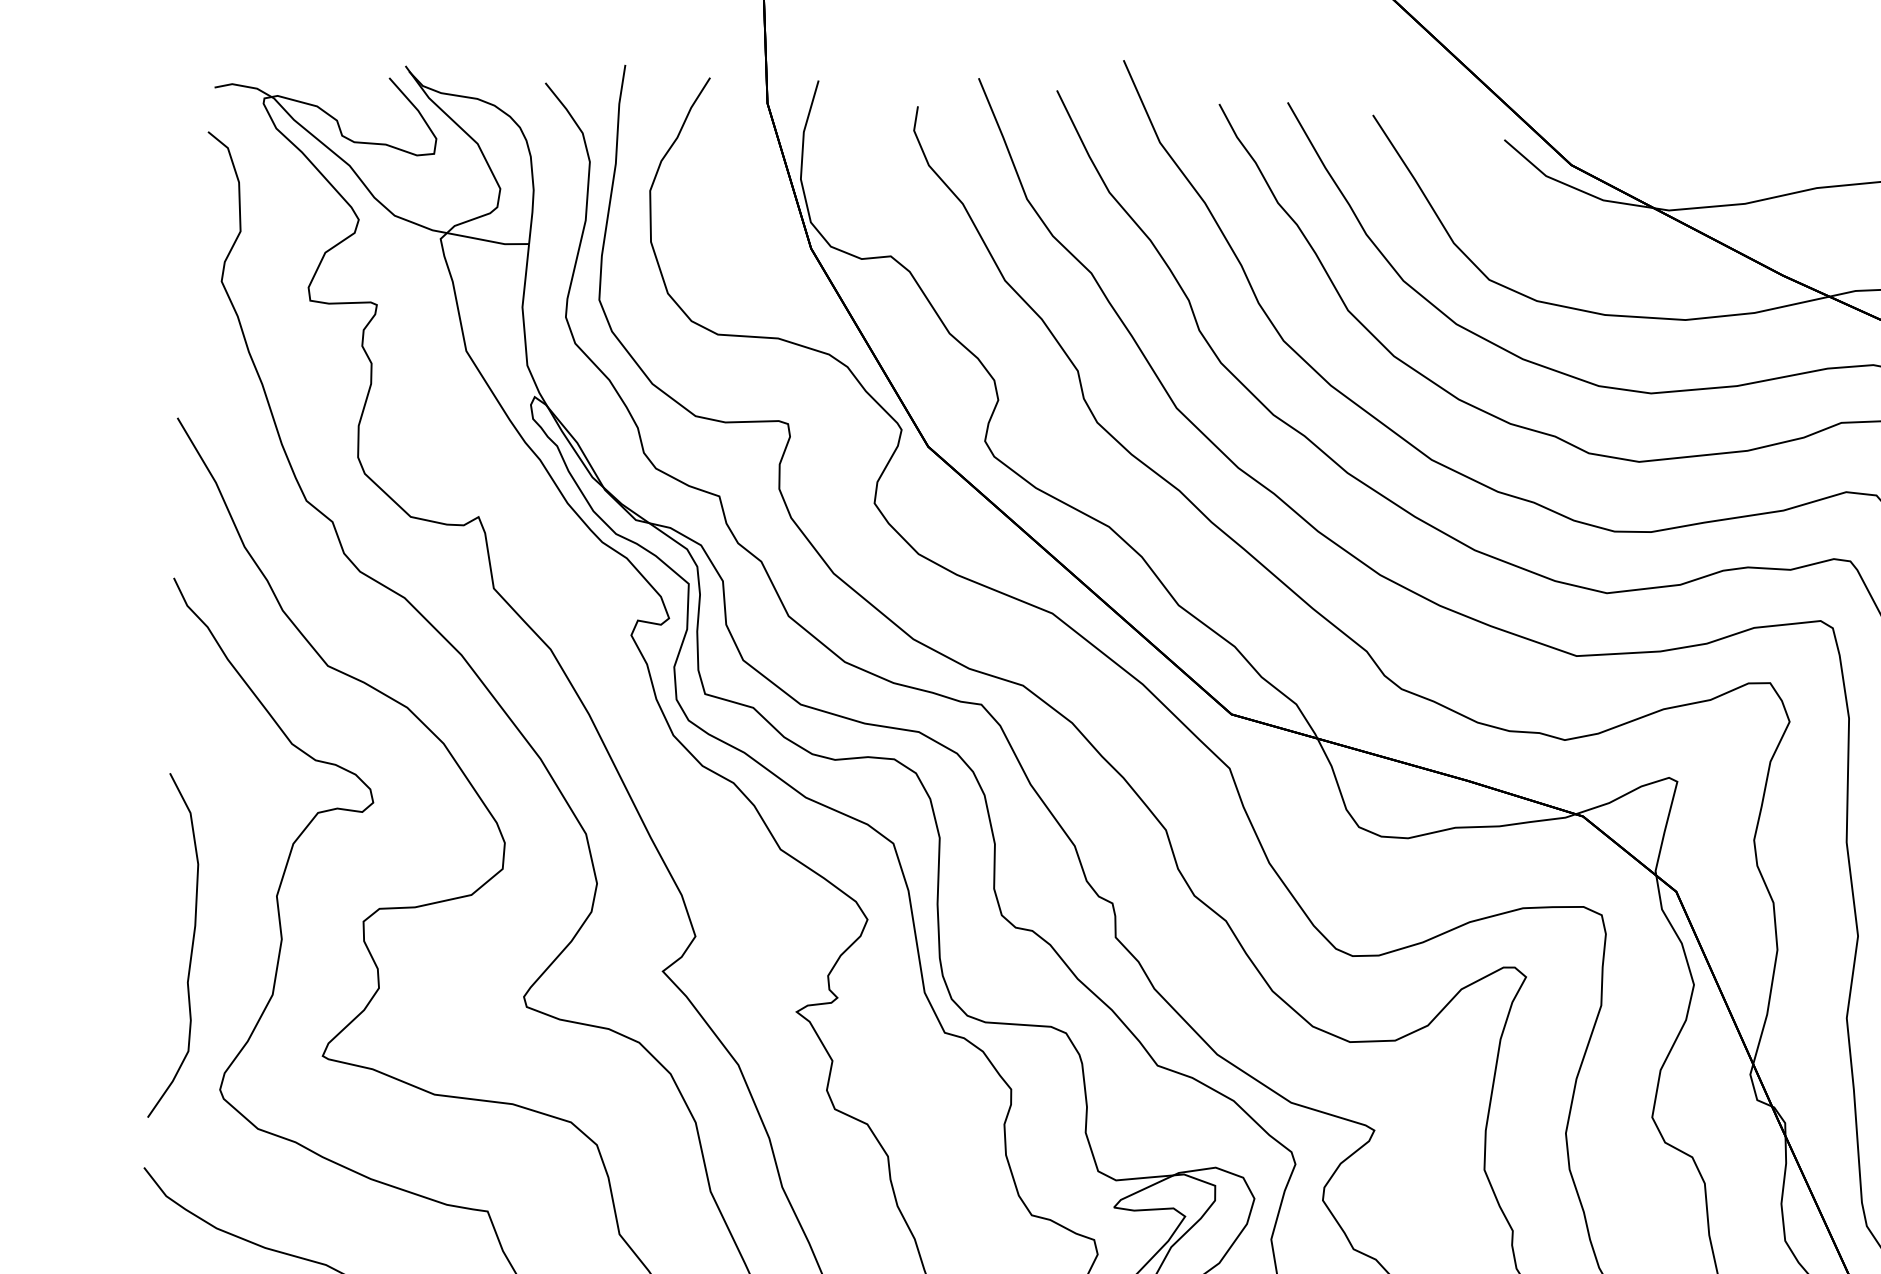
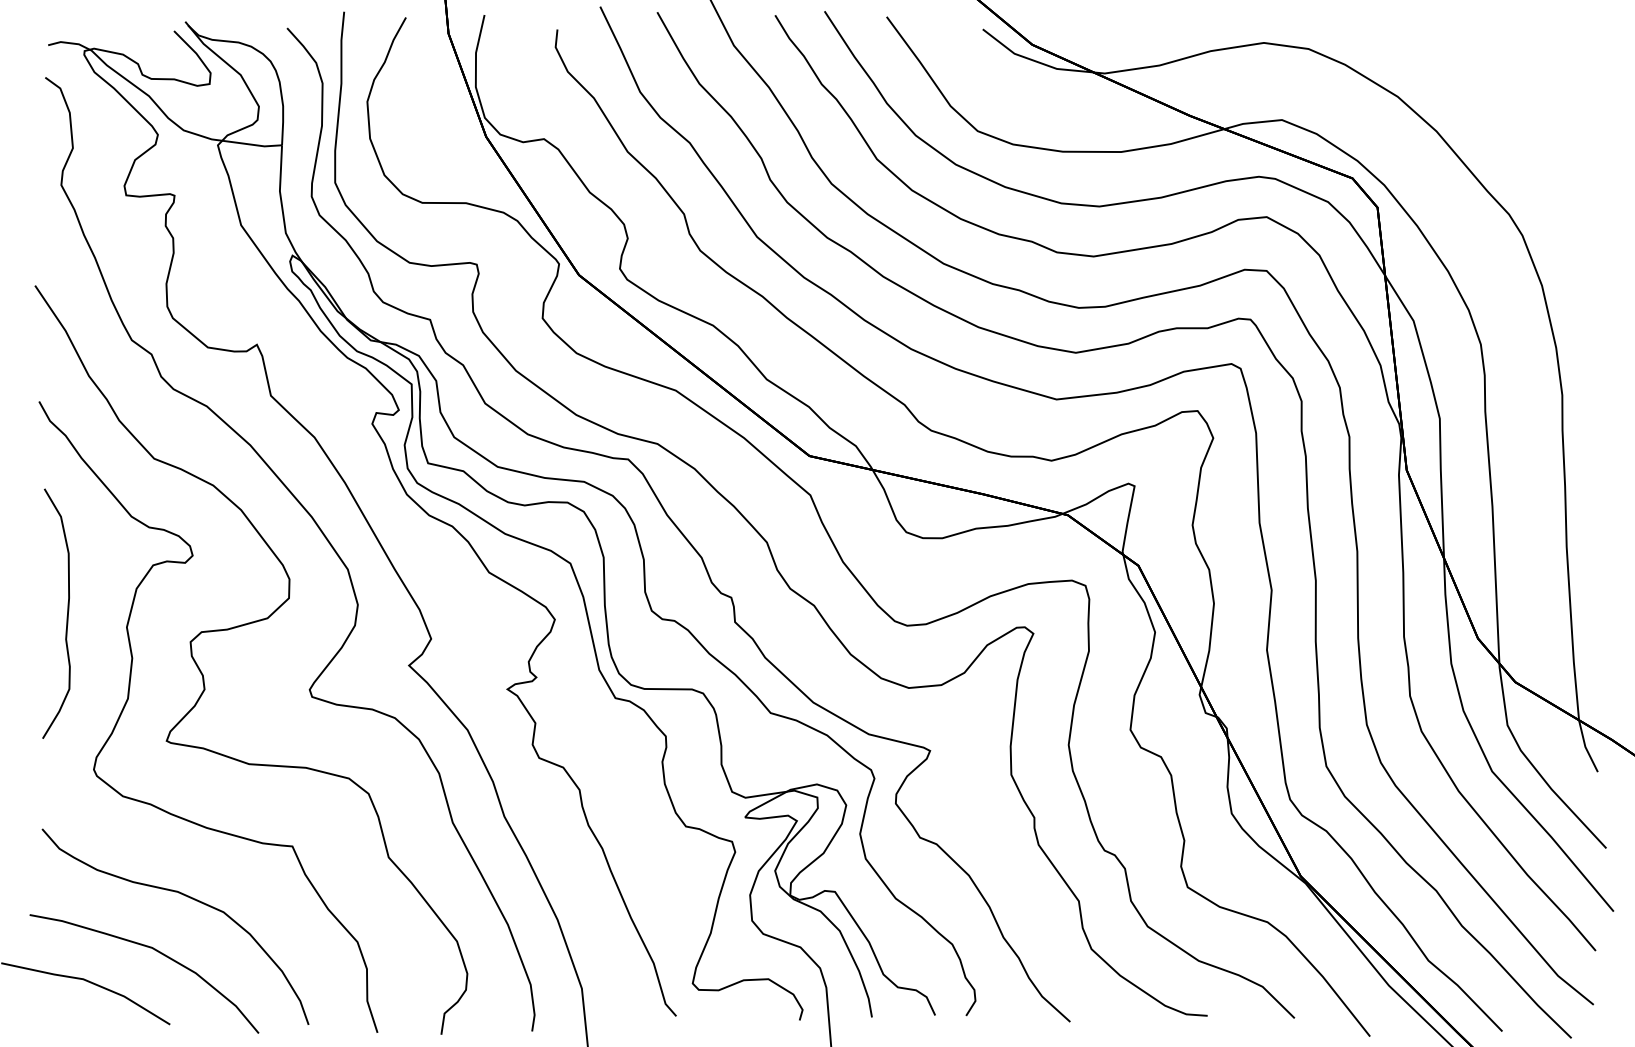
curve: (190, 950) -> (66, 616), moved

